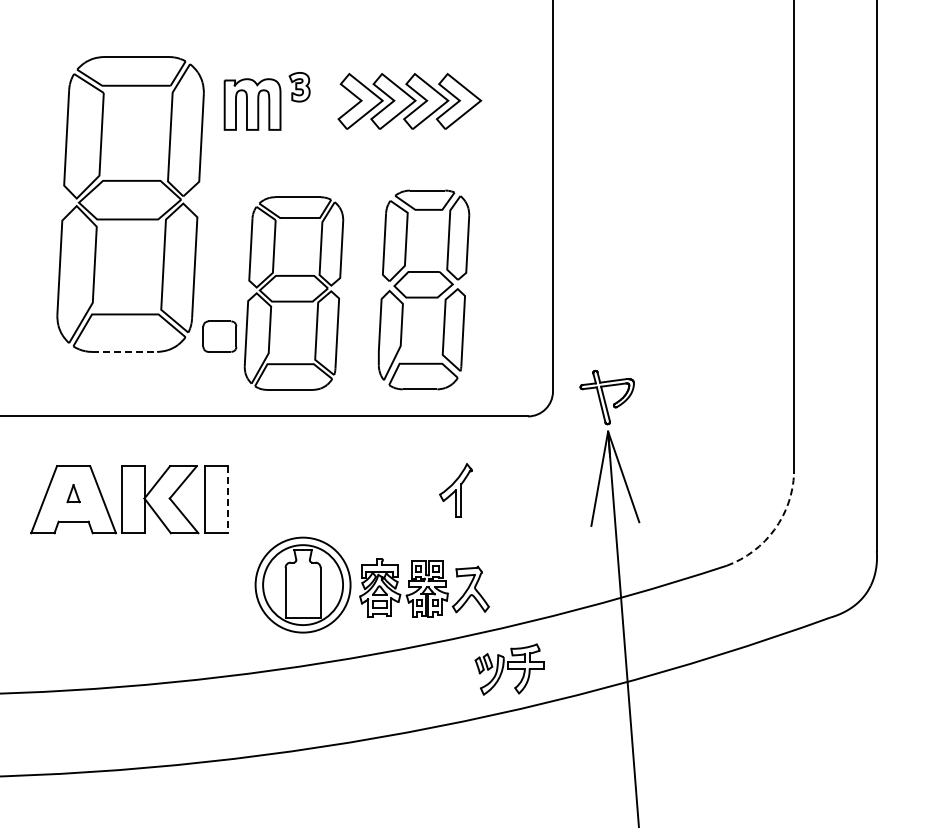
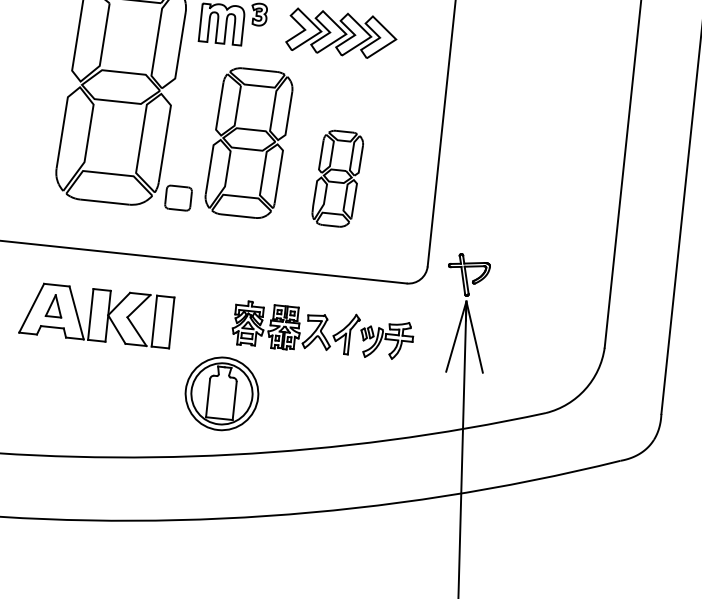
part: (424, 289) -> (338, 178), size x0.62
part: (293, 293) -> (248, 143), moved
line: (125, 351) -> (105, 201), dashed -> solid
part: (73, 493) -> (54, 305), size x1.67
line: (228, 500) -> (171, 323), dashed -> solid
arc: (774, 529) -> (585, 389), dashed -> solid
part: (424, 587) -> (282, 326), moved
part: (509, 669) -> (386, 339), moved

